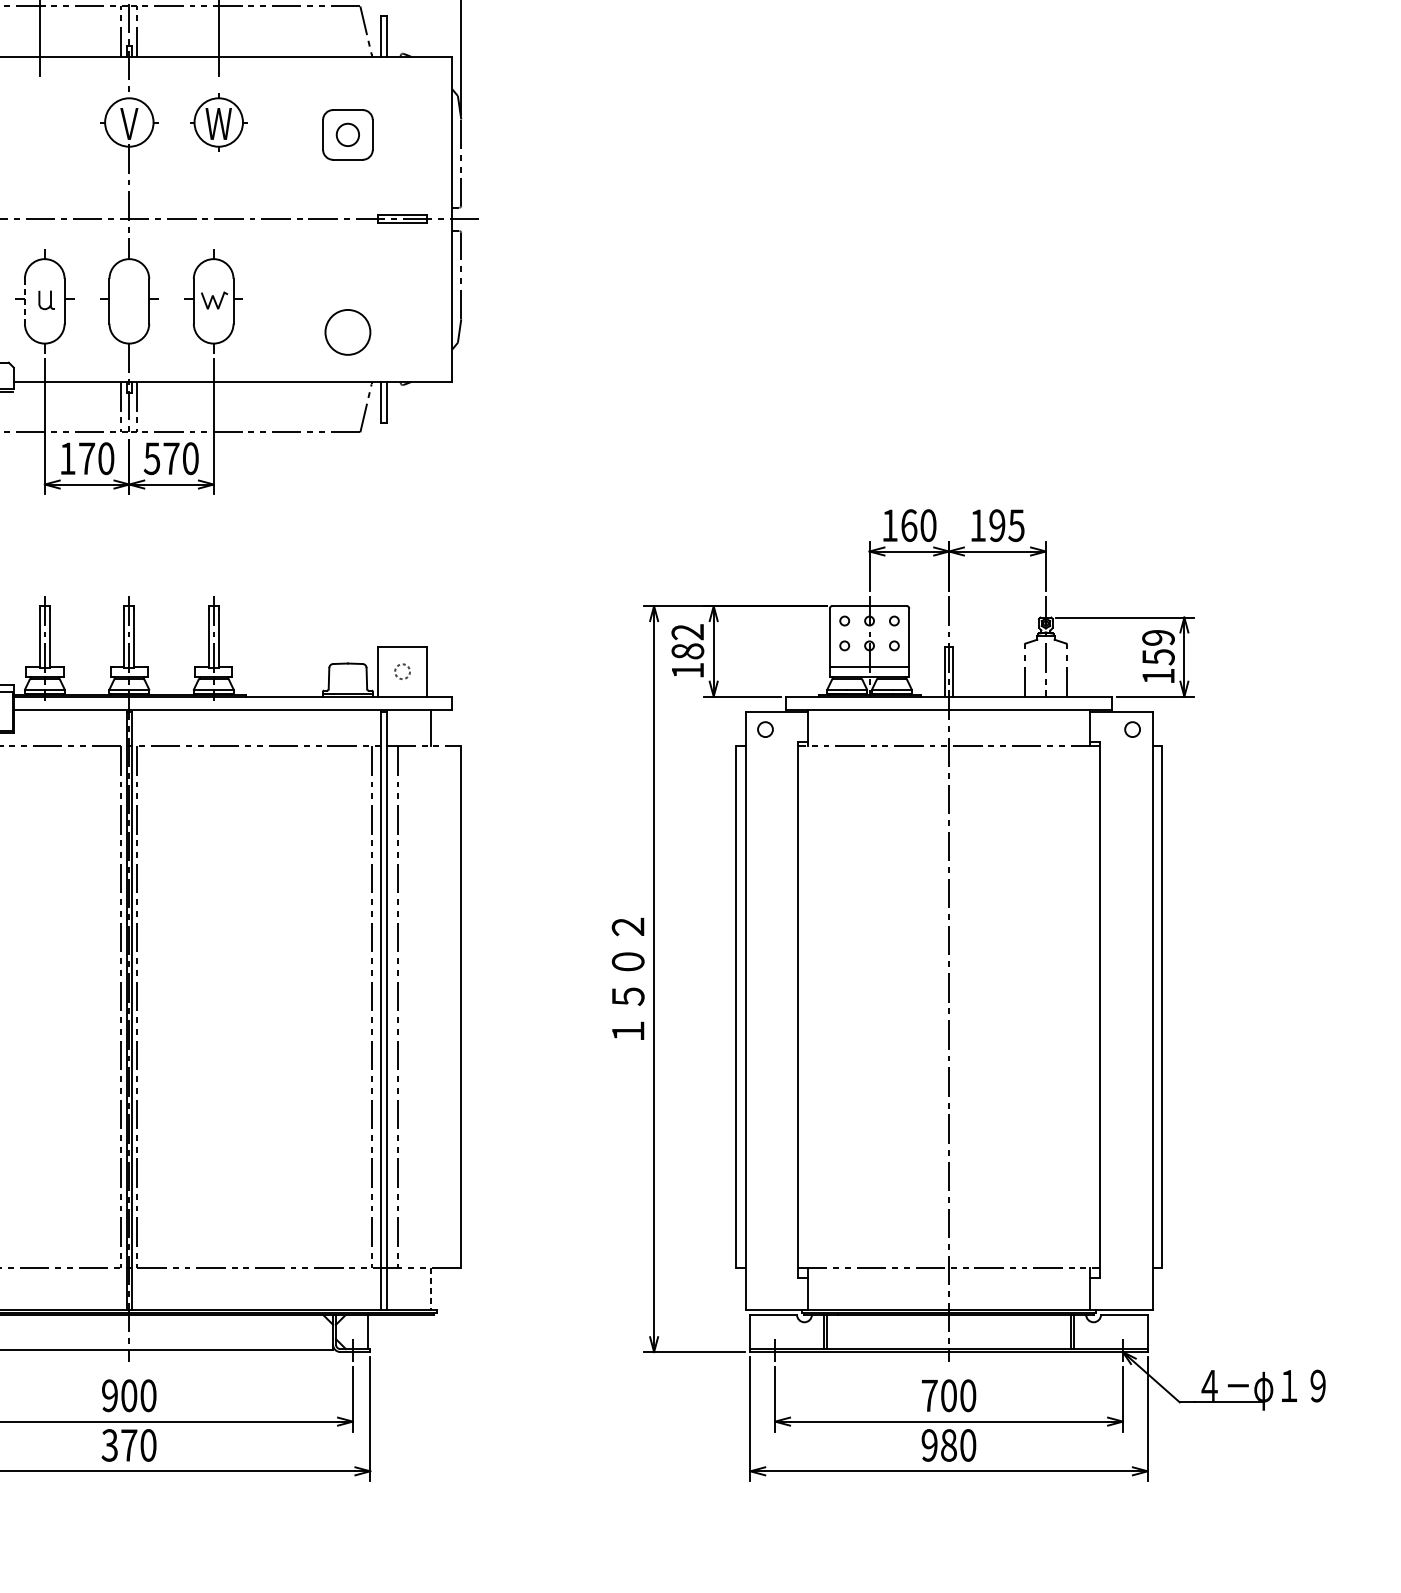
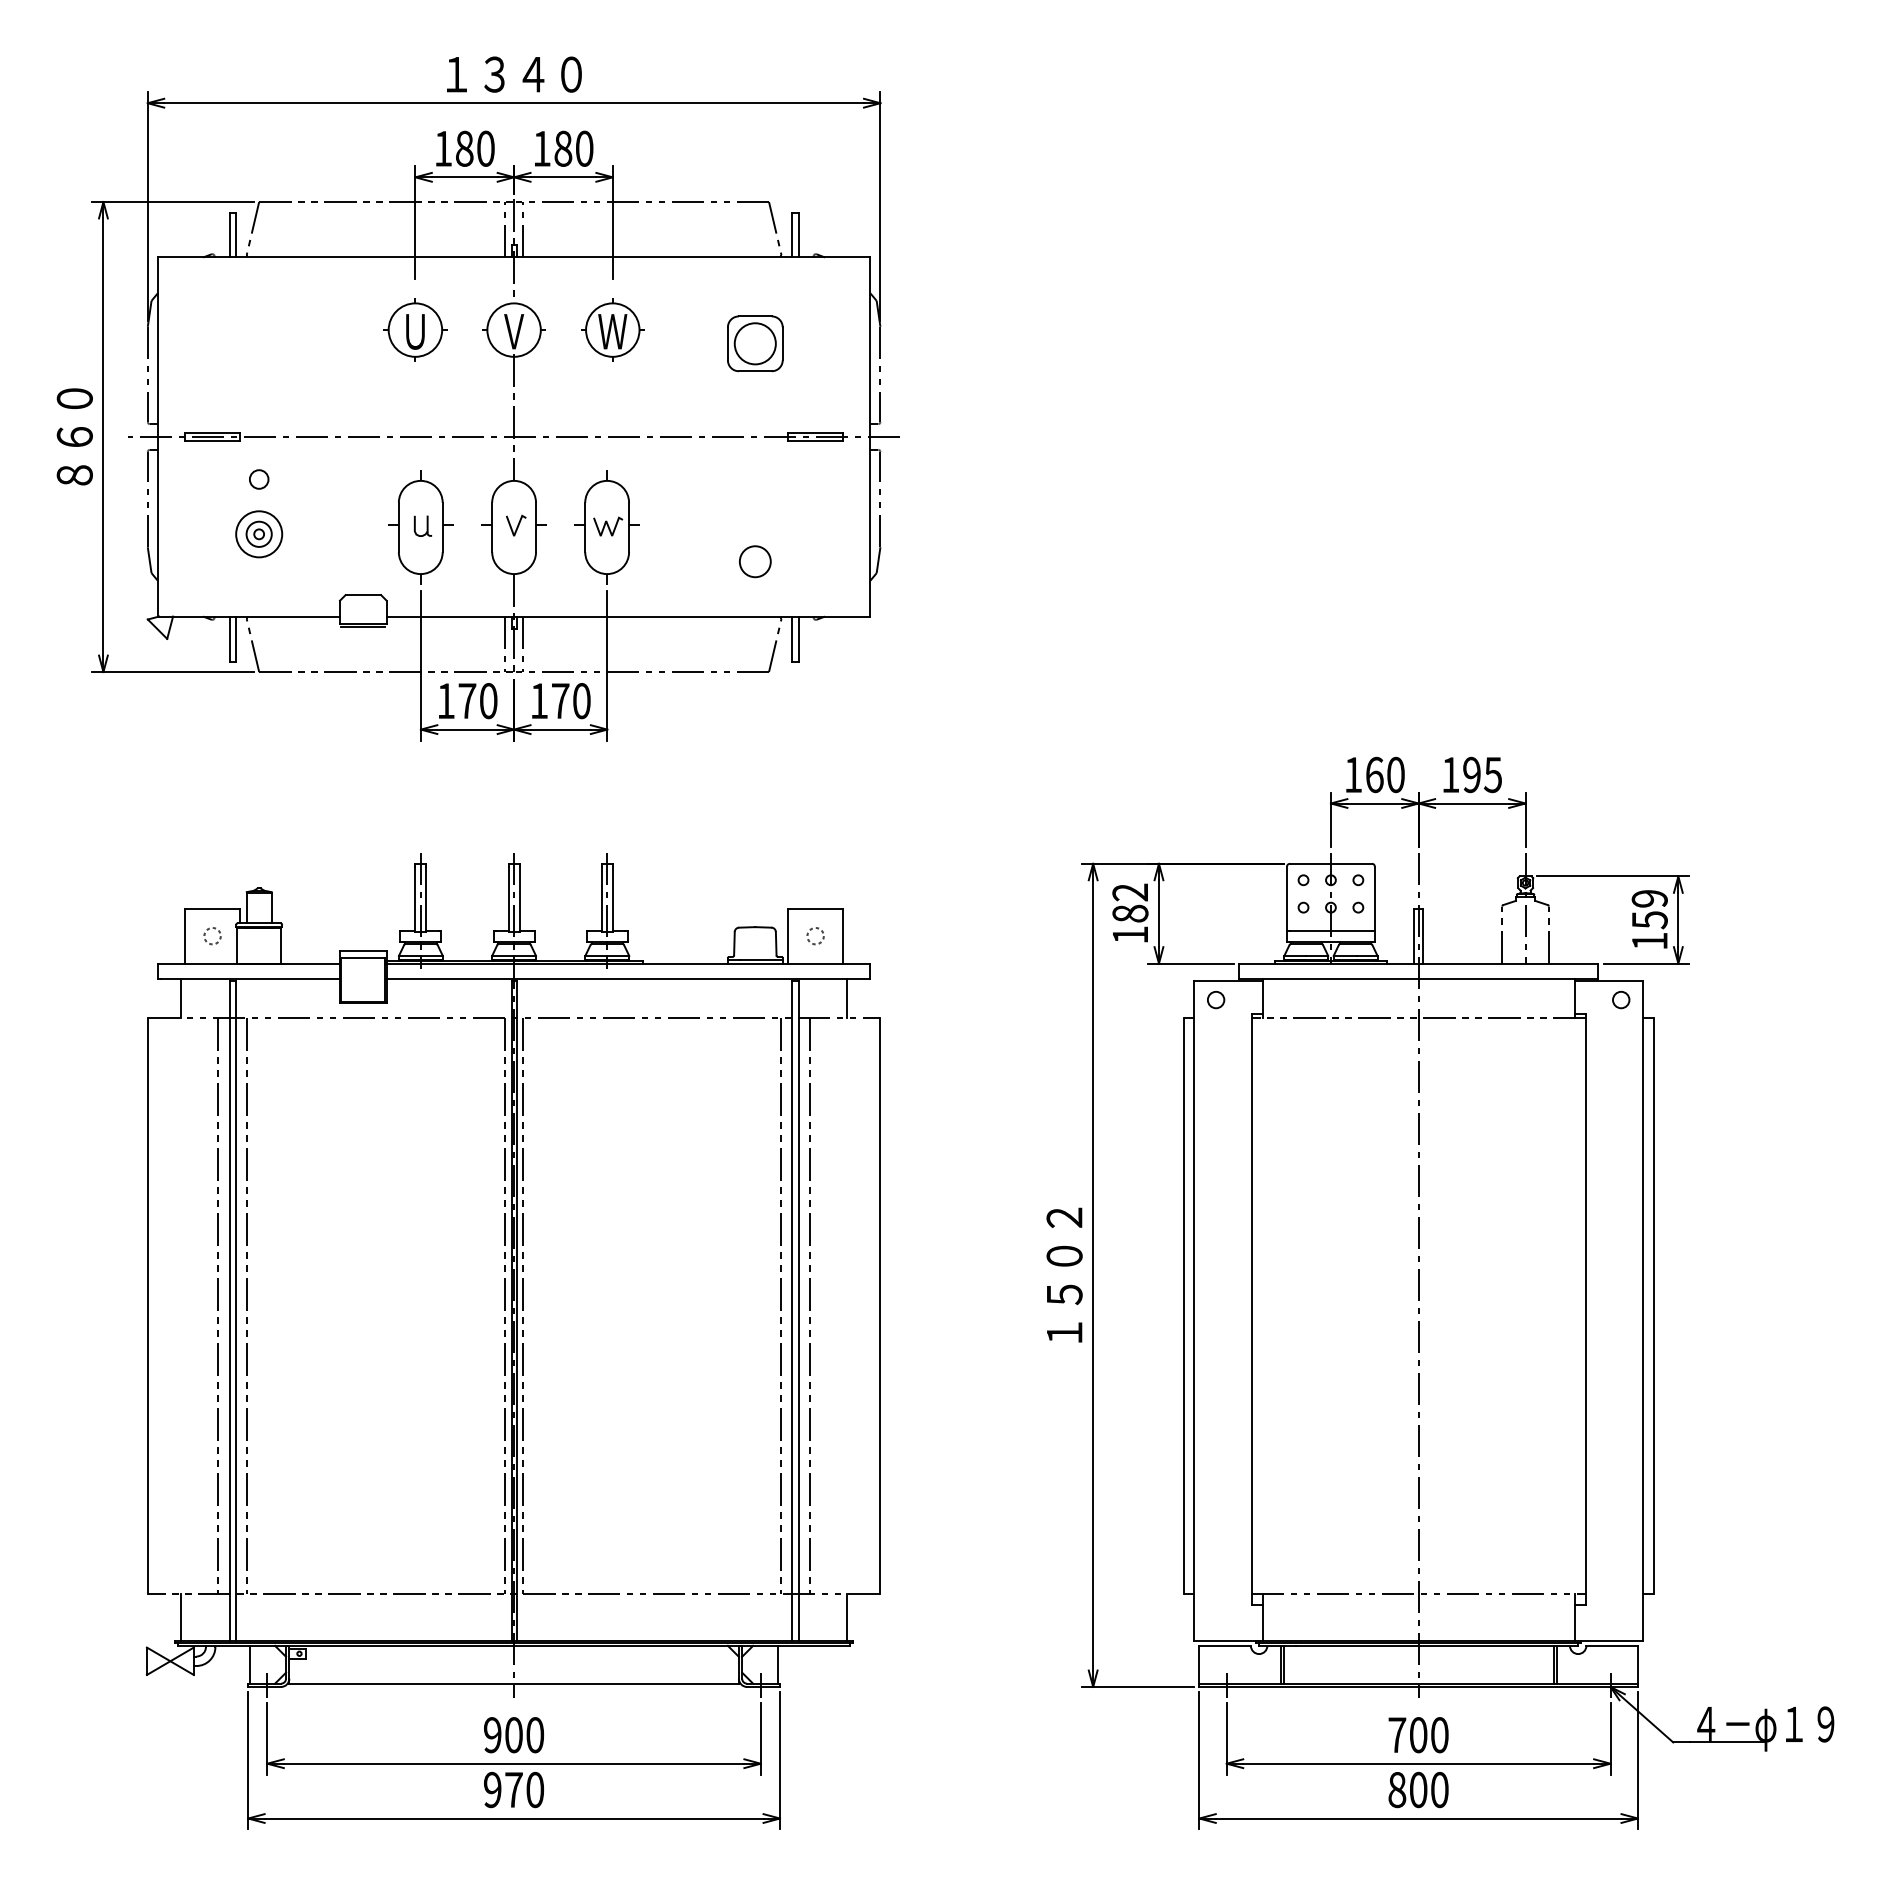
part: (39, 121) -> (415, 329), added
circle: (347, 134) -> (754, 343), size x1.67
line: (132, 299) -> (517, 525), added
line: (24, 301) -> (398, 527), dashed -> solid
circle: (347, 332) -> (754, 561), size x0.62
text: (151, 459) -> (538, 701), 570 -> 170
line: (430, 1289) -> (846, 1617), dashed -> solid
text: (109, 1445) -> (492, 1790), 370 -> 970
text: (938, 1445) -> (1407, 1789), 980 -> 800

